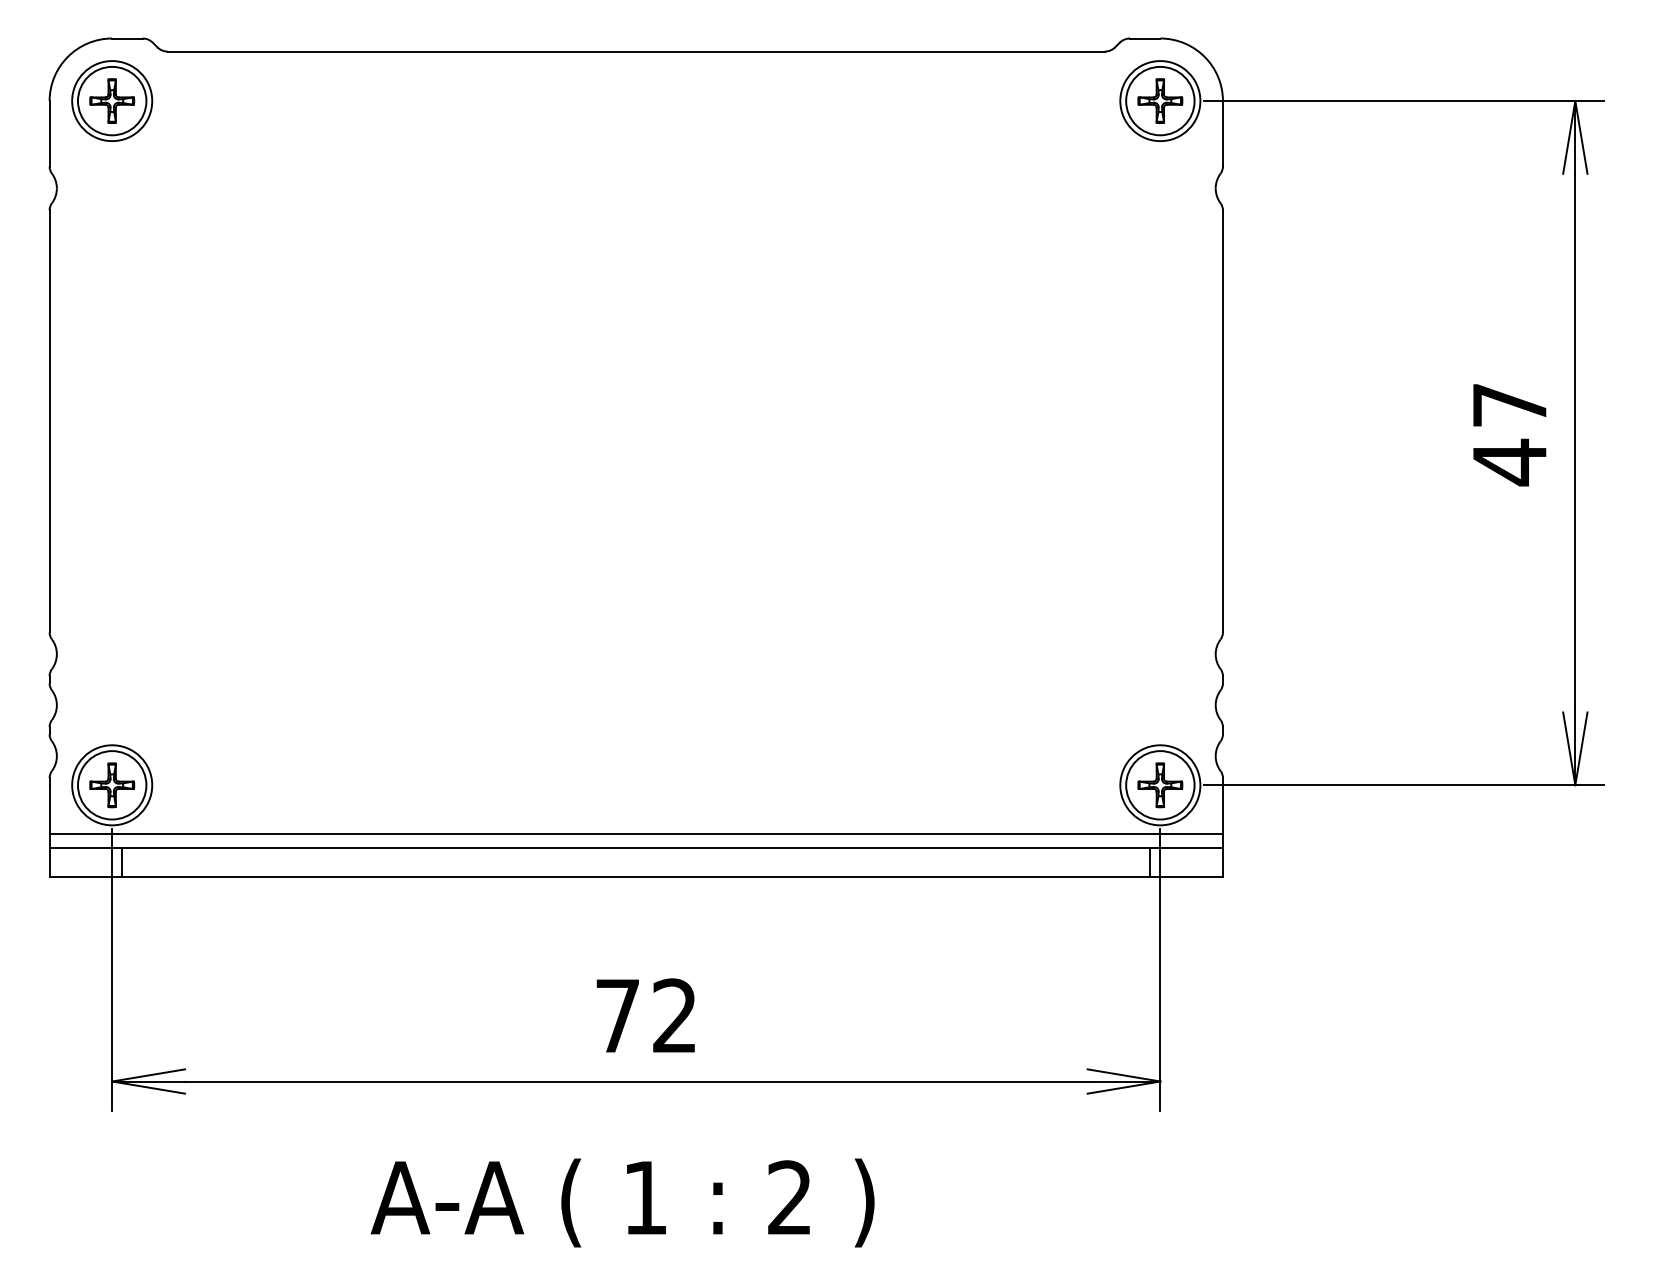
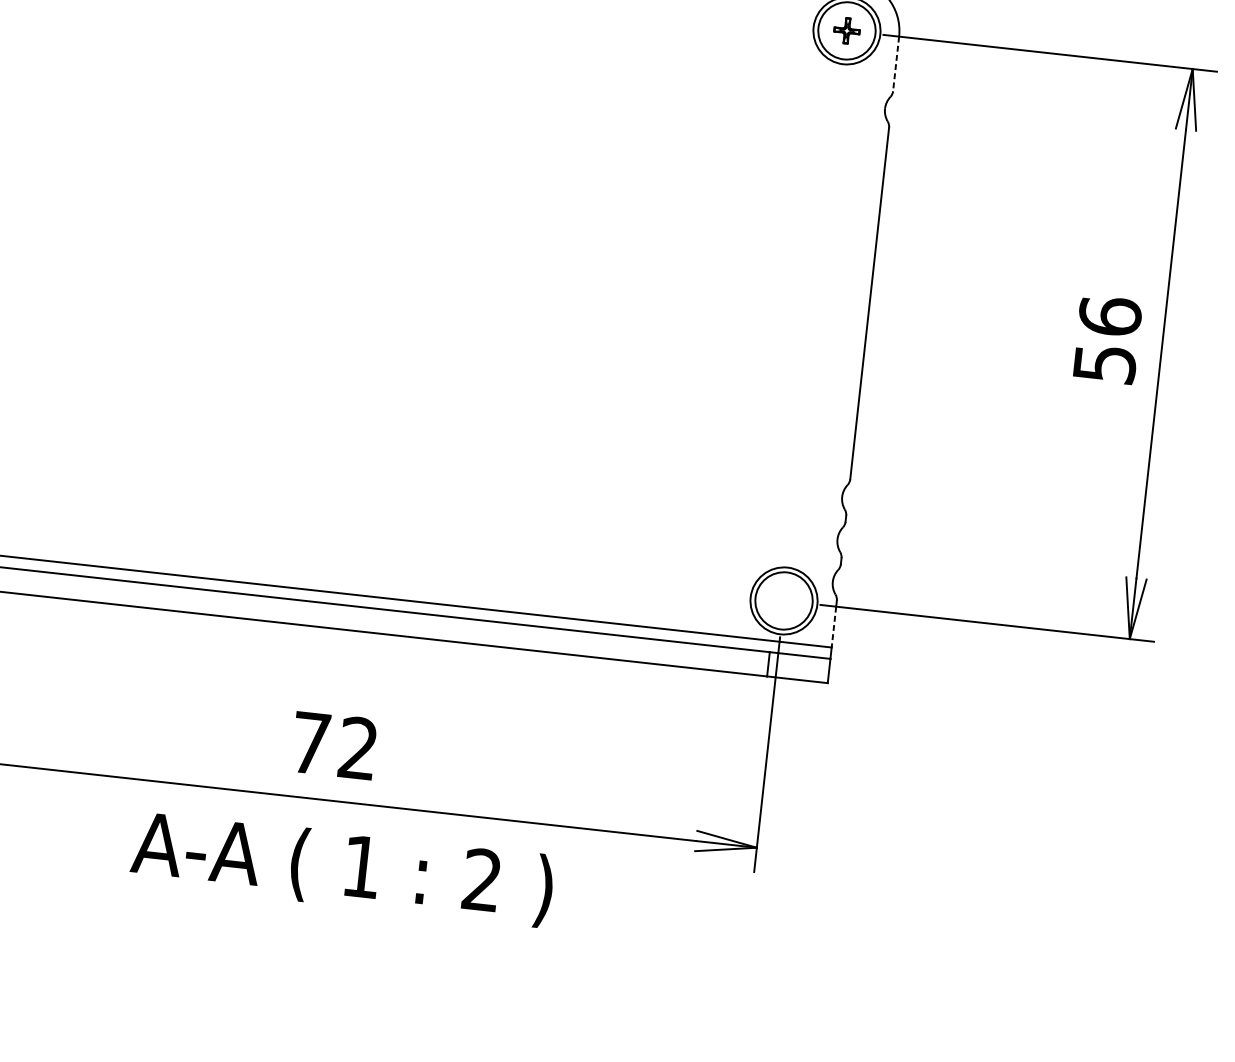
part: (1160, 100) -> (847, 30), size x0.7
line: (1222, 133) -> (895, 63), solid -> dashed
text: (1509, 434) -> (1107, 340), 47 -> 56
part: (1160, 785) -> (784, 601), removed
line: (1222, 810) -> (833, 627), solid -> dashed
text: (622, 1202) -> (342, 868), moved

